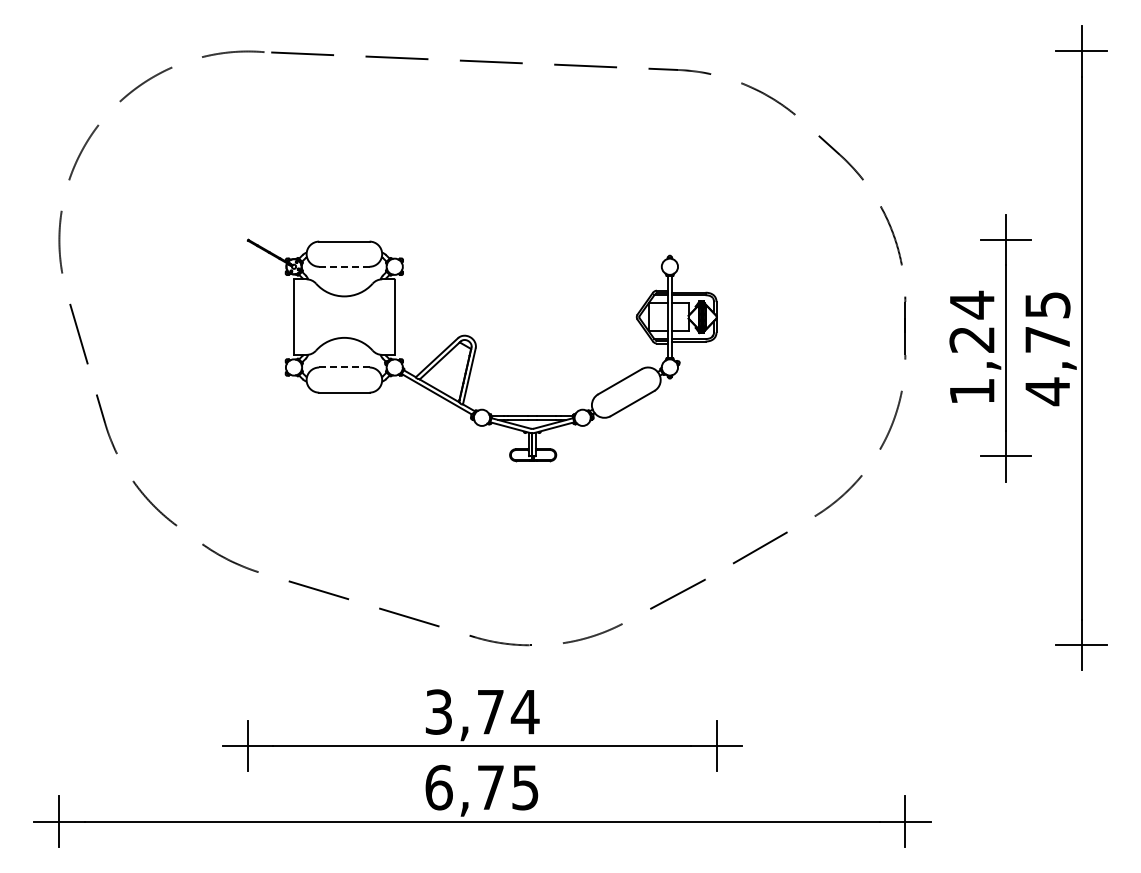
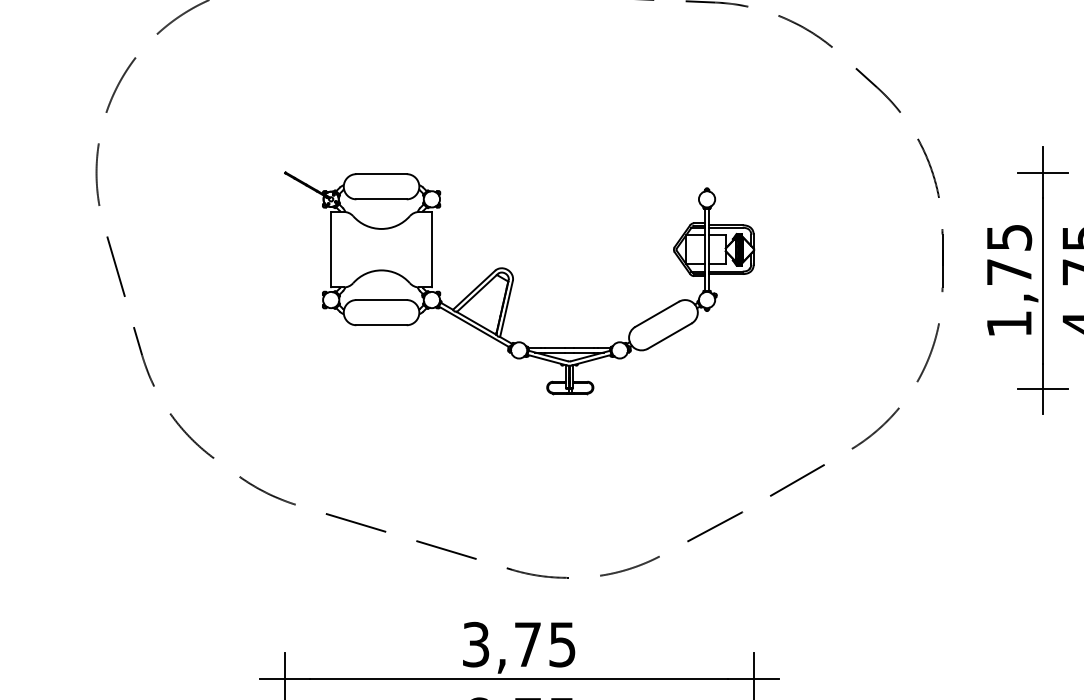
line: (343, 266) -> (380, 199), dashed -> solid
text: (971, 321) -> (1008, 254), 1,24 -> 1,75
line: (344, 367) -> (381, 300), dashed -> solid
text: (524, 712) -> (561, 645), 3,74 -> 3,75

